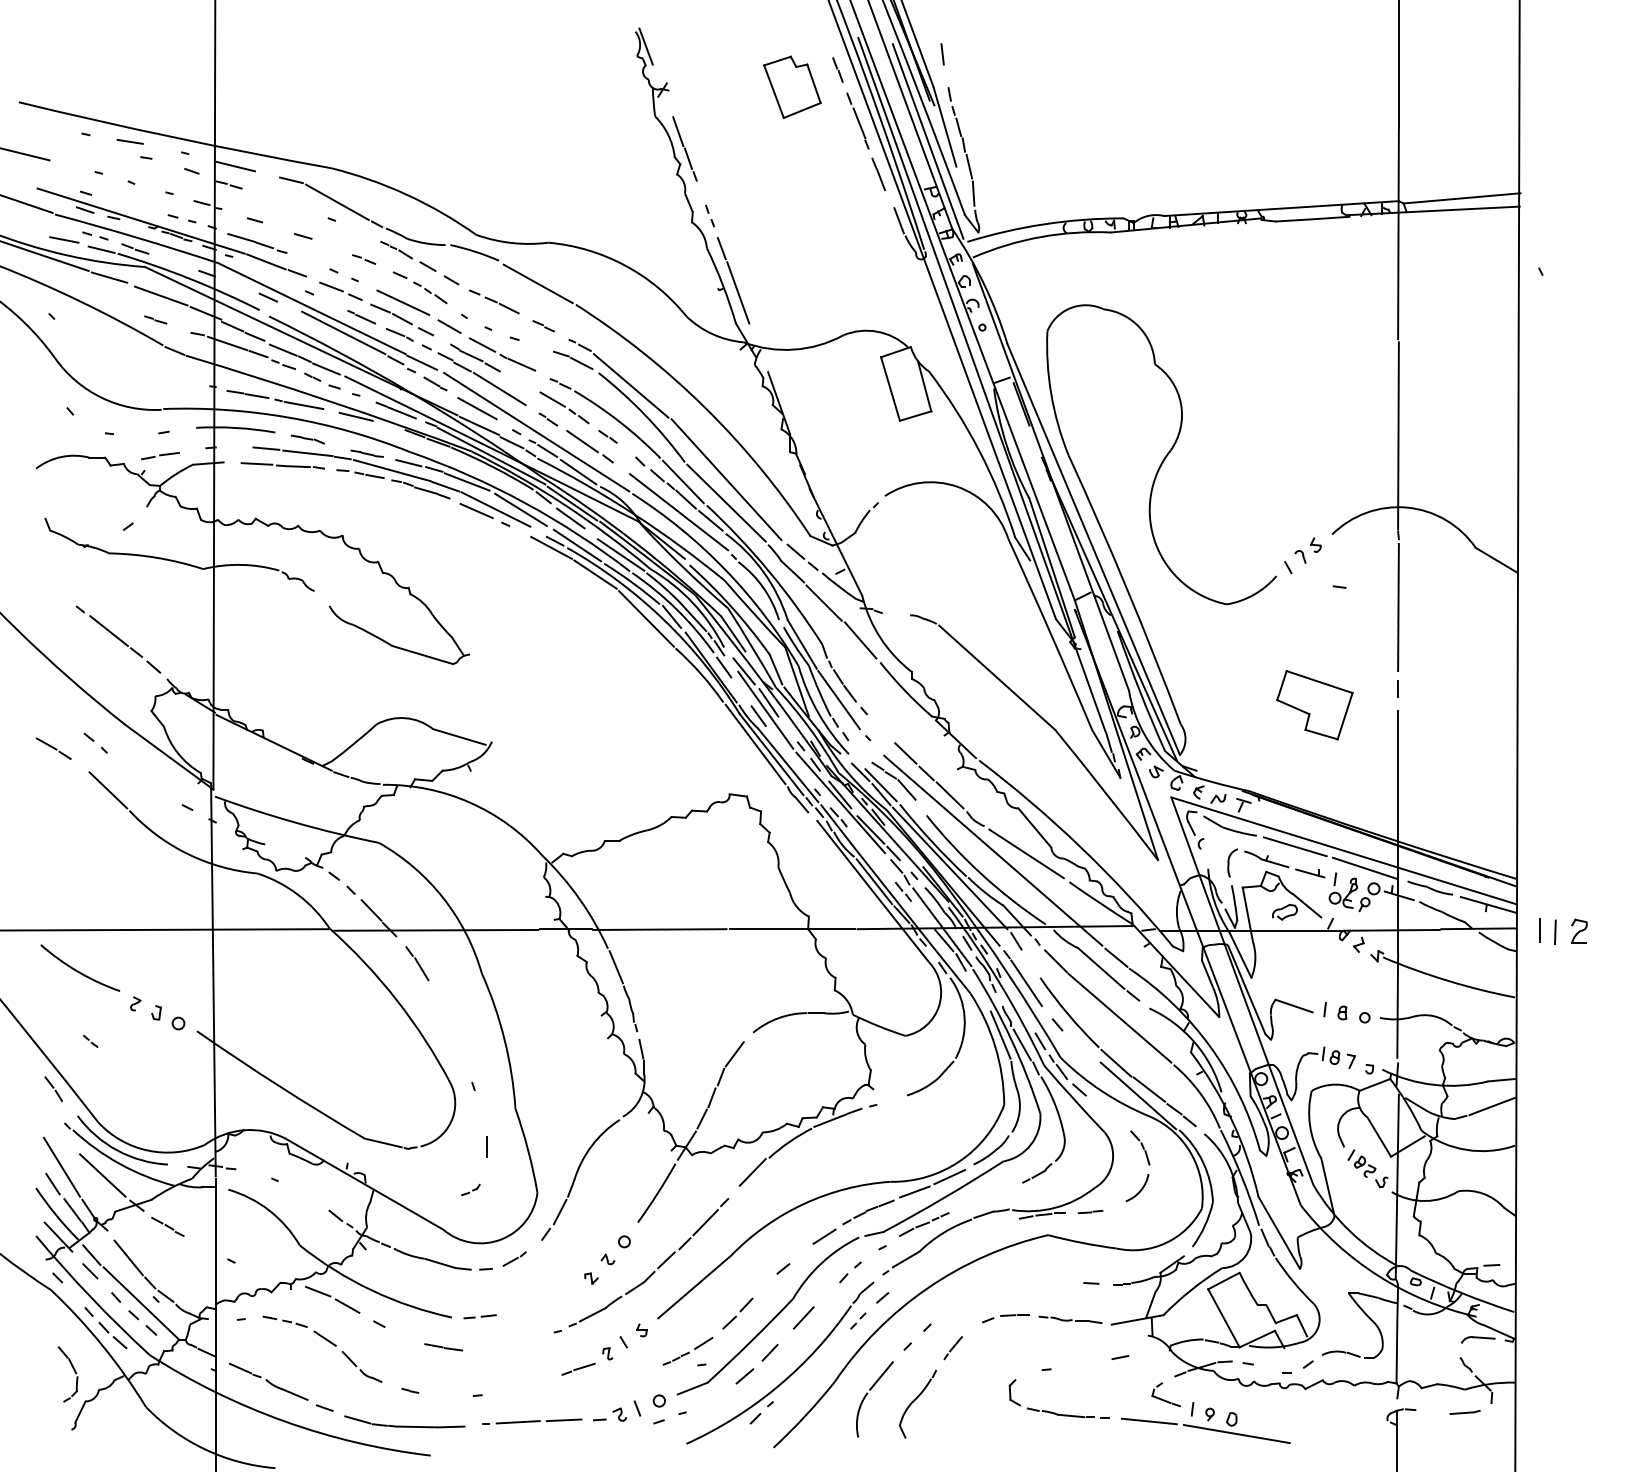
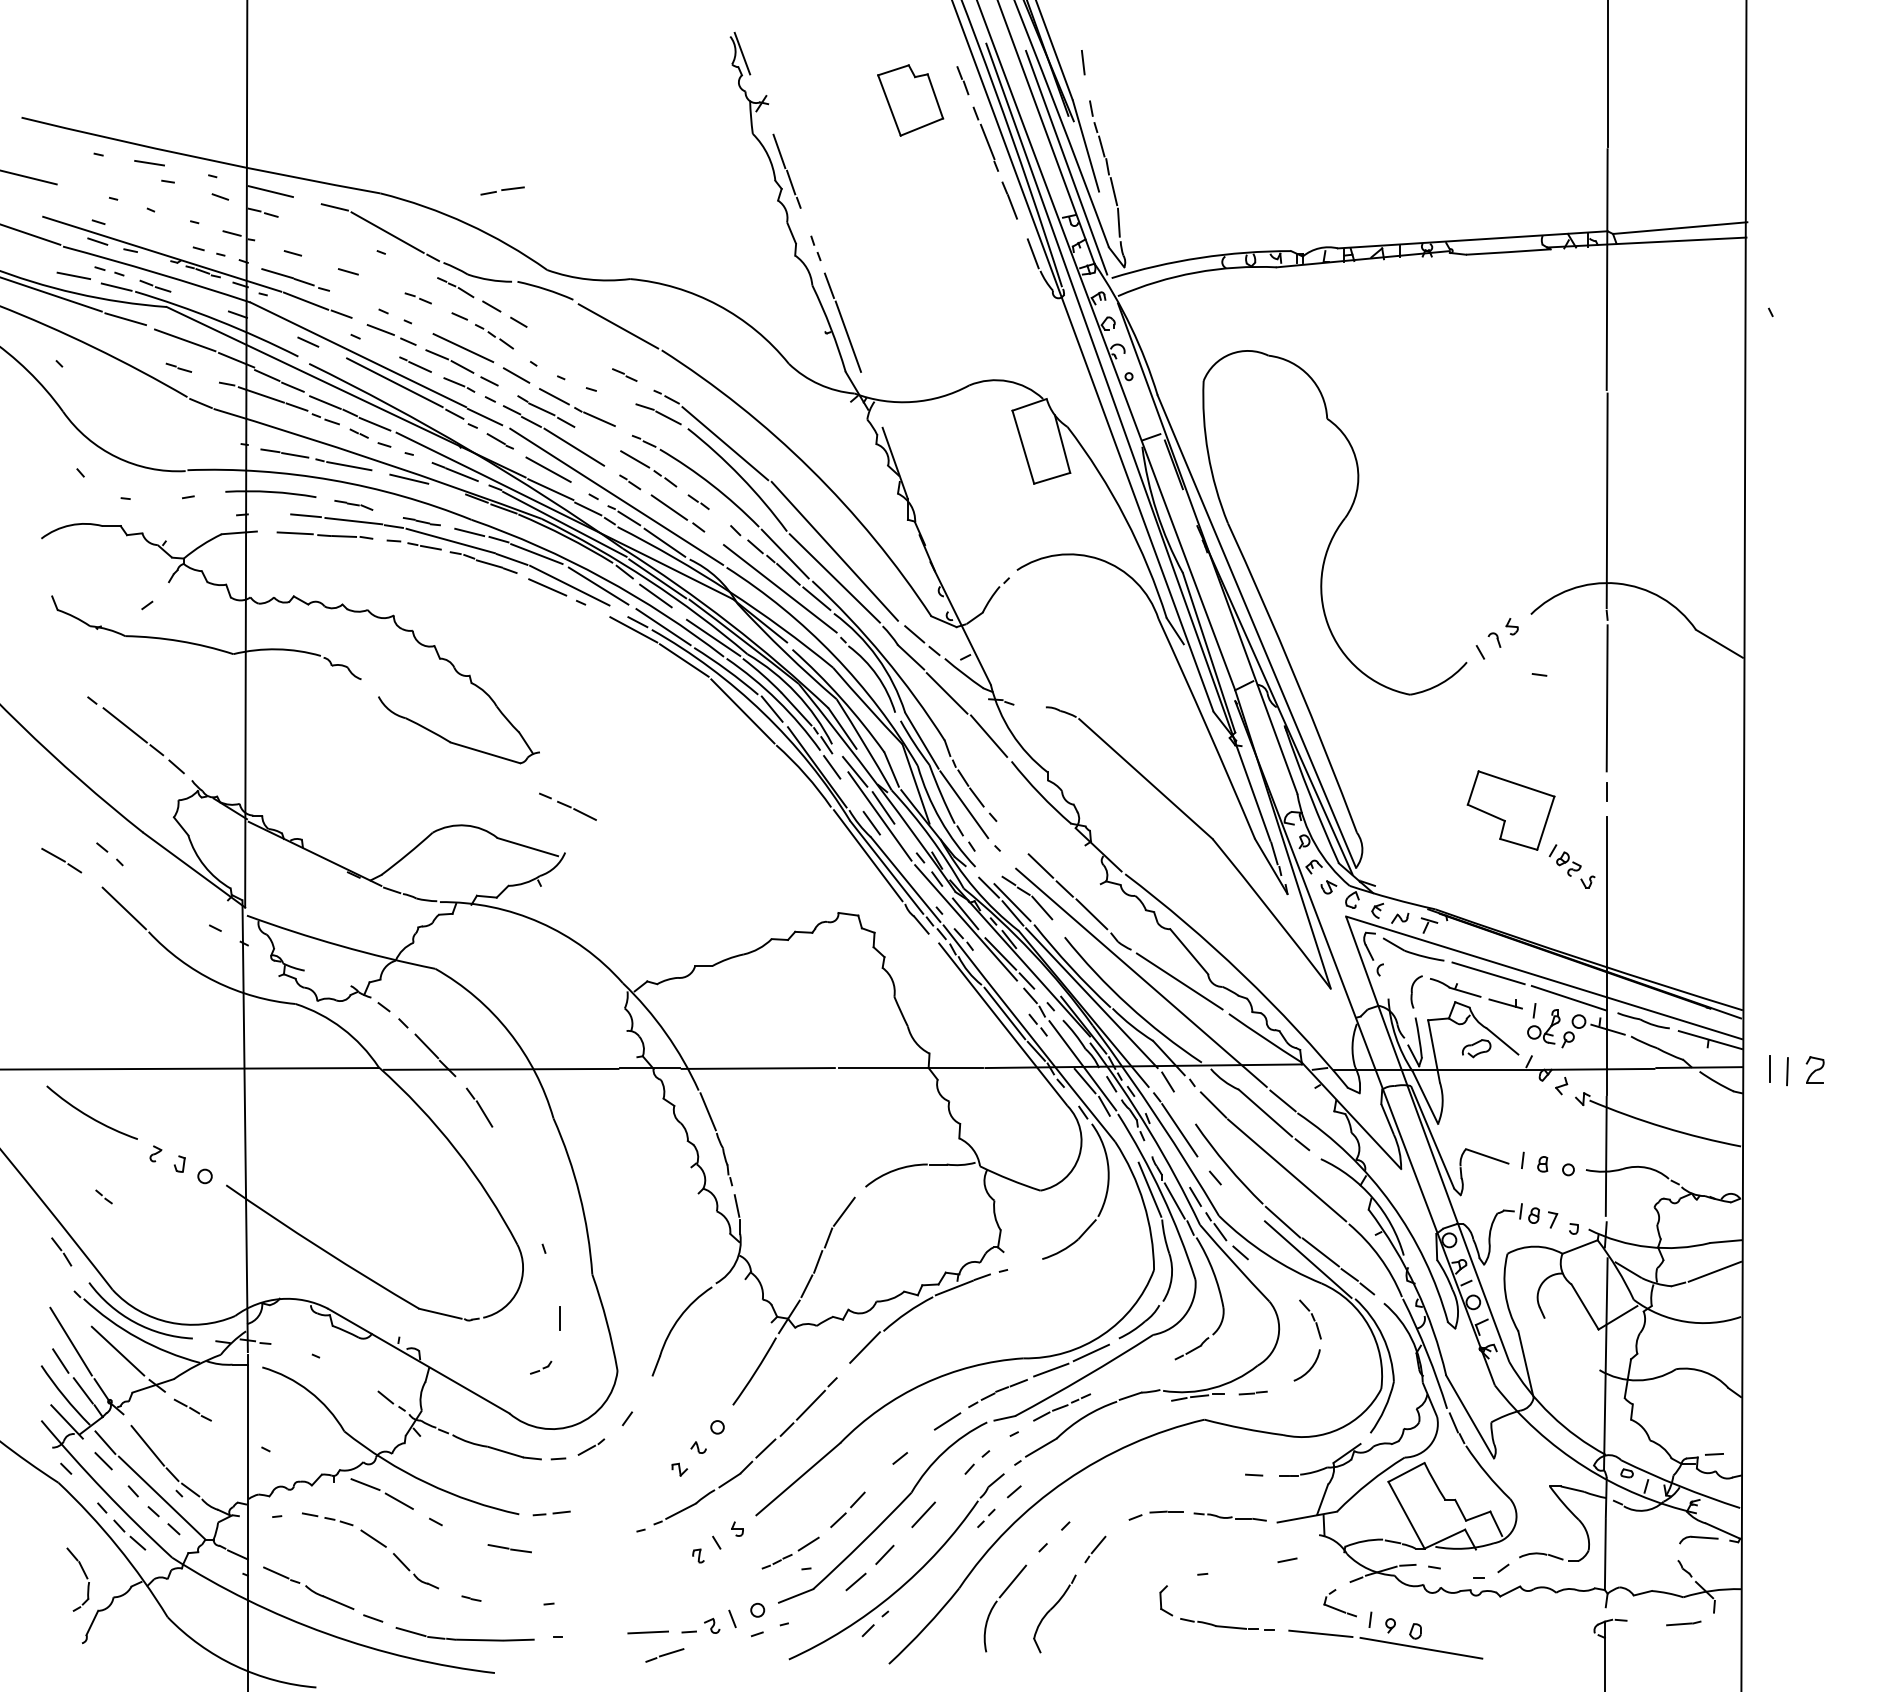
line: (494, 301) -> (568, 806), moved
part: (160, 456) -> (502, 191), moved
part: (1367, 1168) -> (1571, 866), moved
line: (559, 1211) -> (642, 1392), removed
line: (578, 1368) -> (664, 1654), moved
line: (517, 1422) -> (594, 1634), removed

